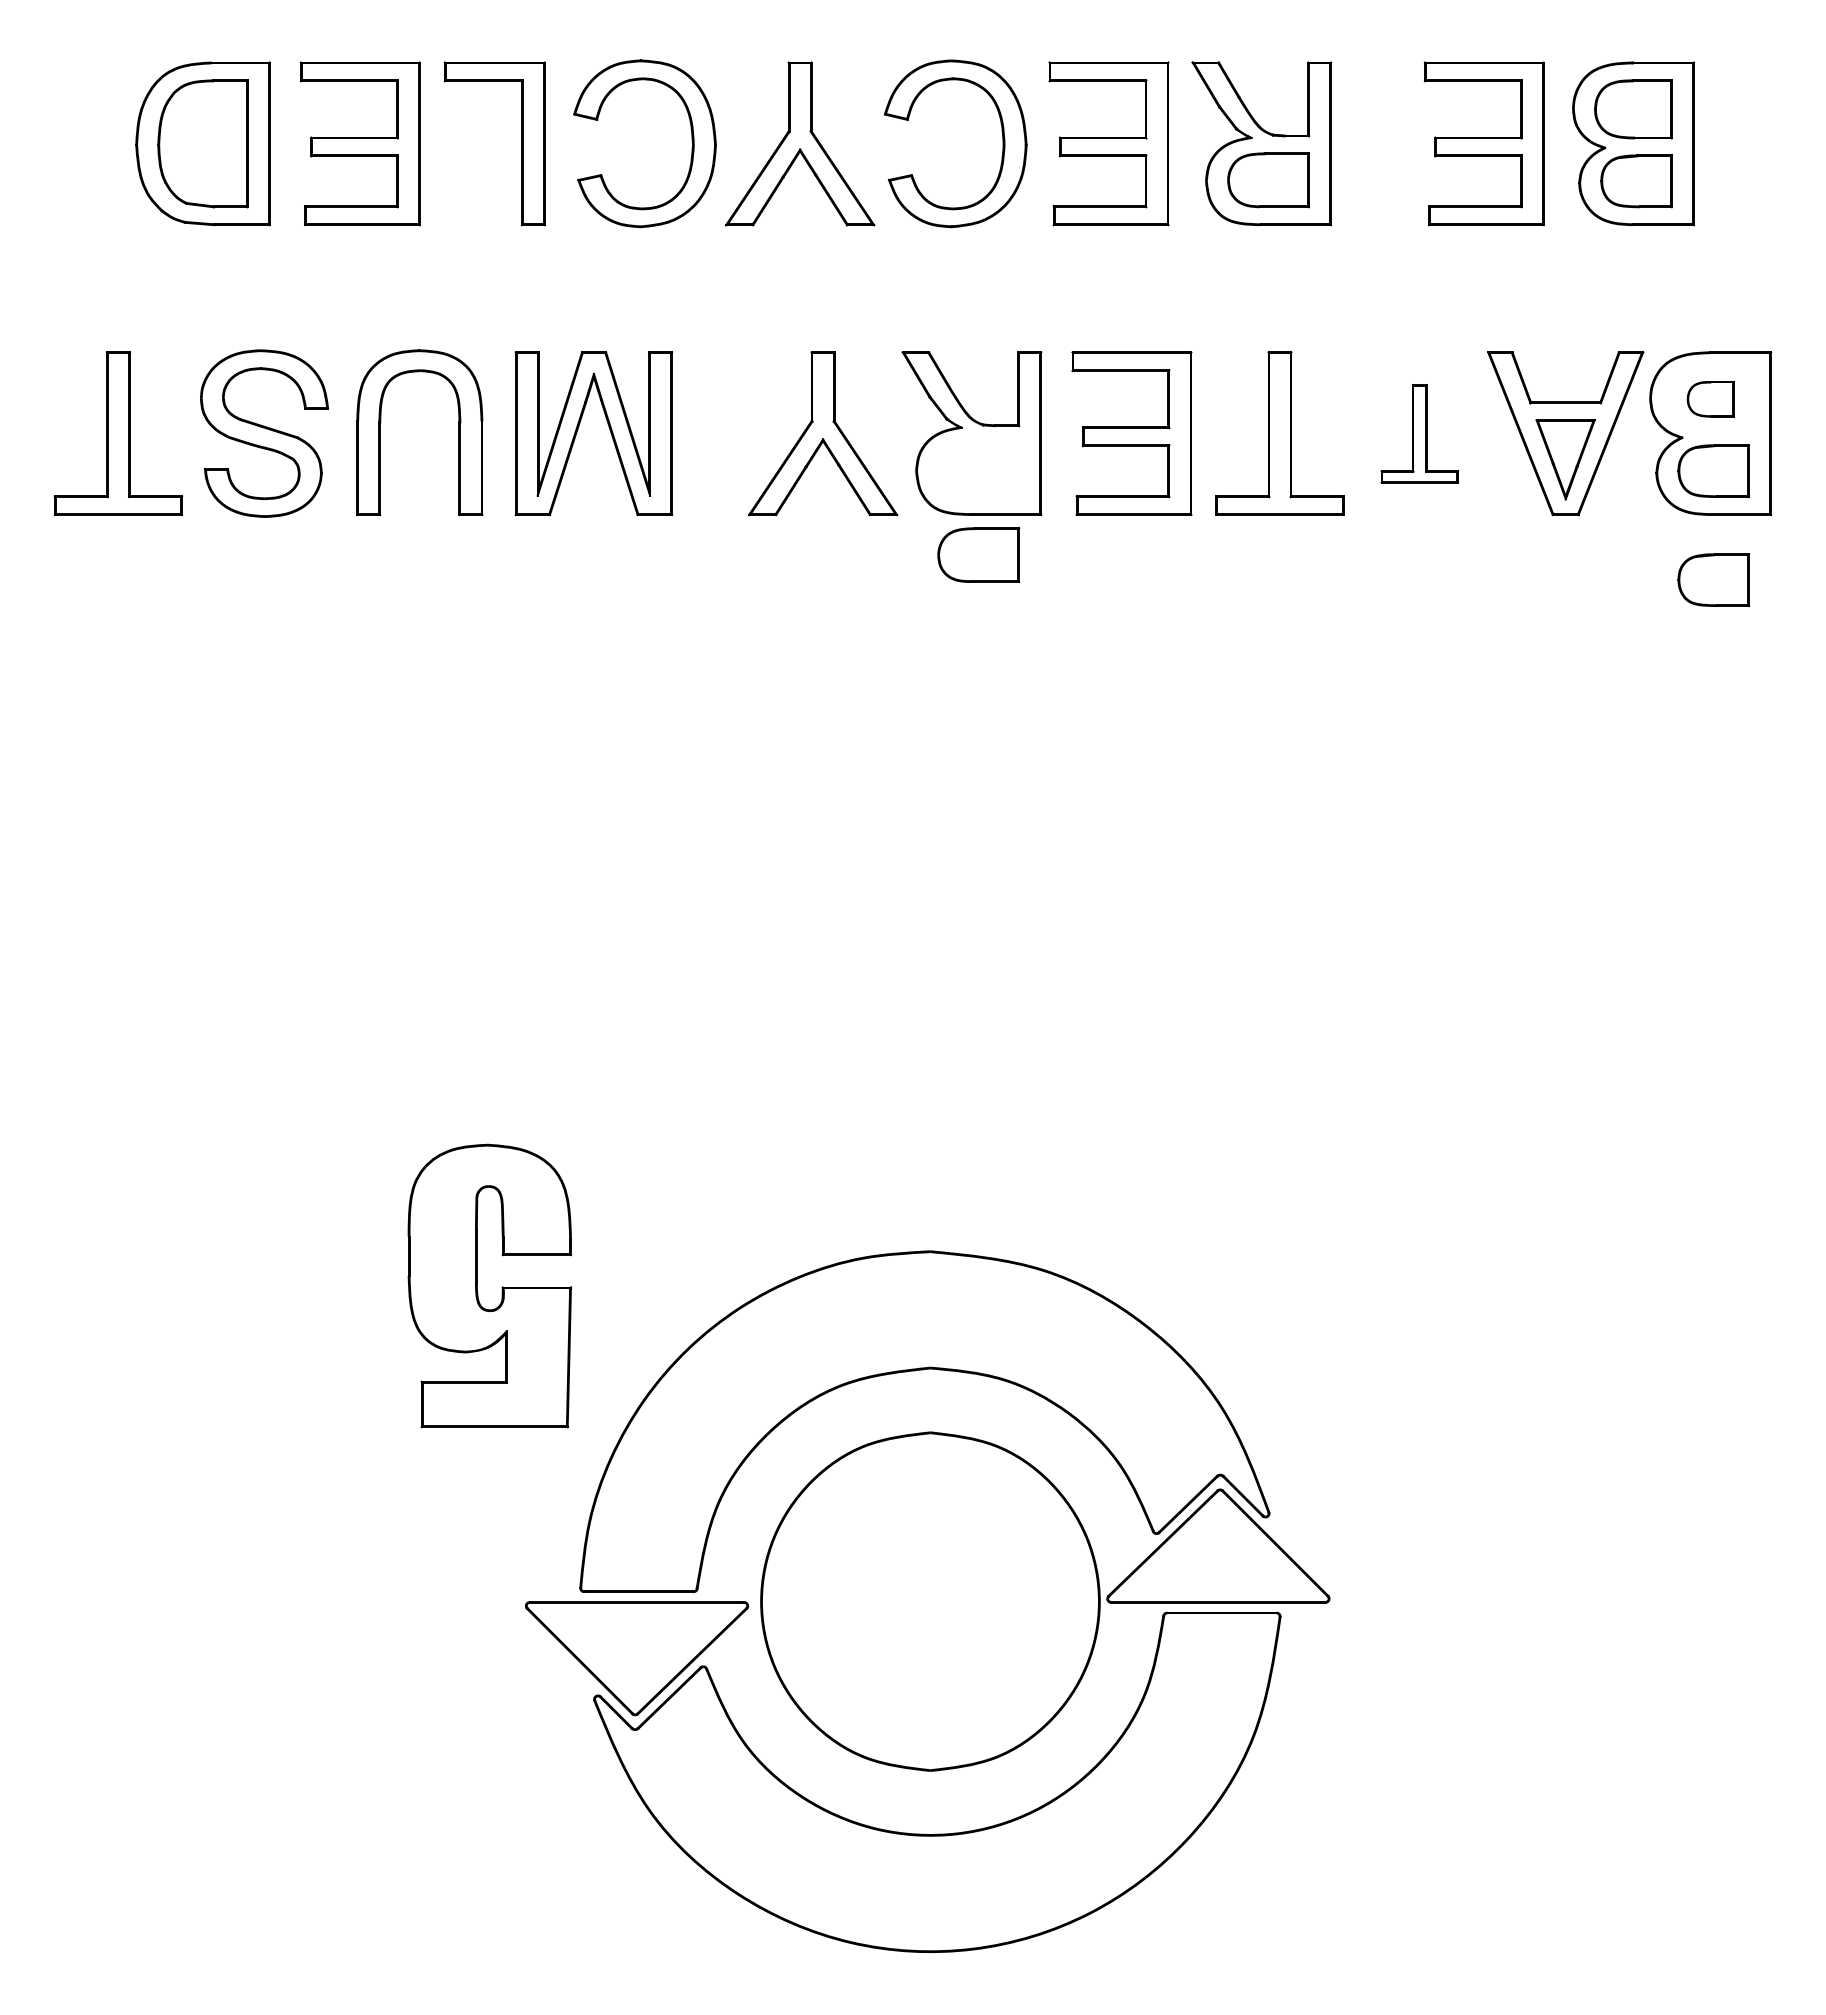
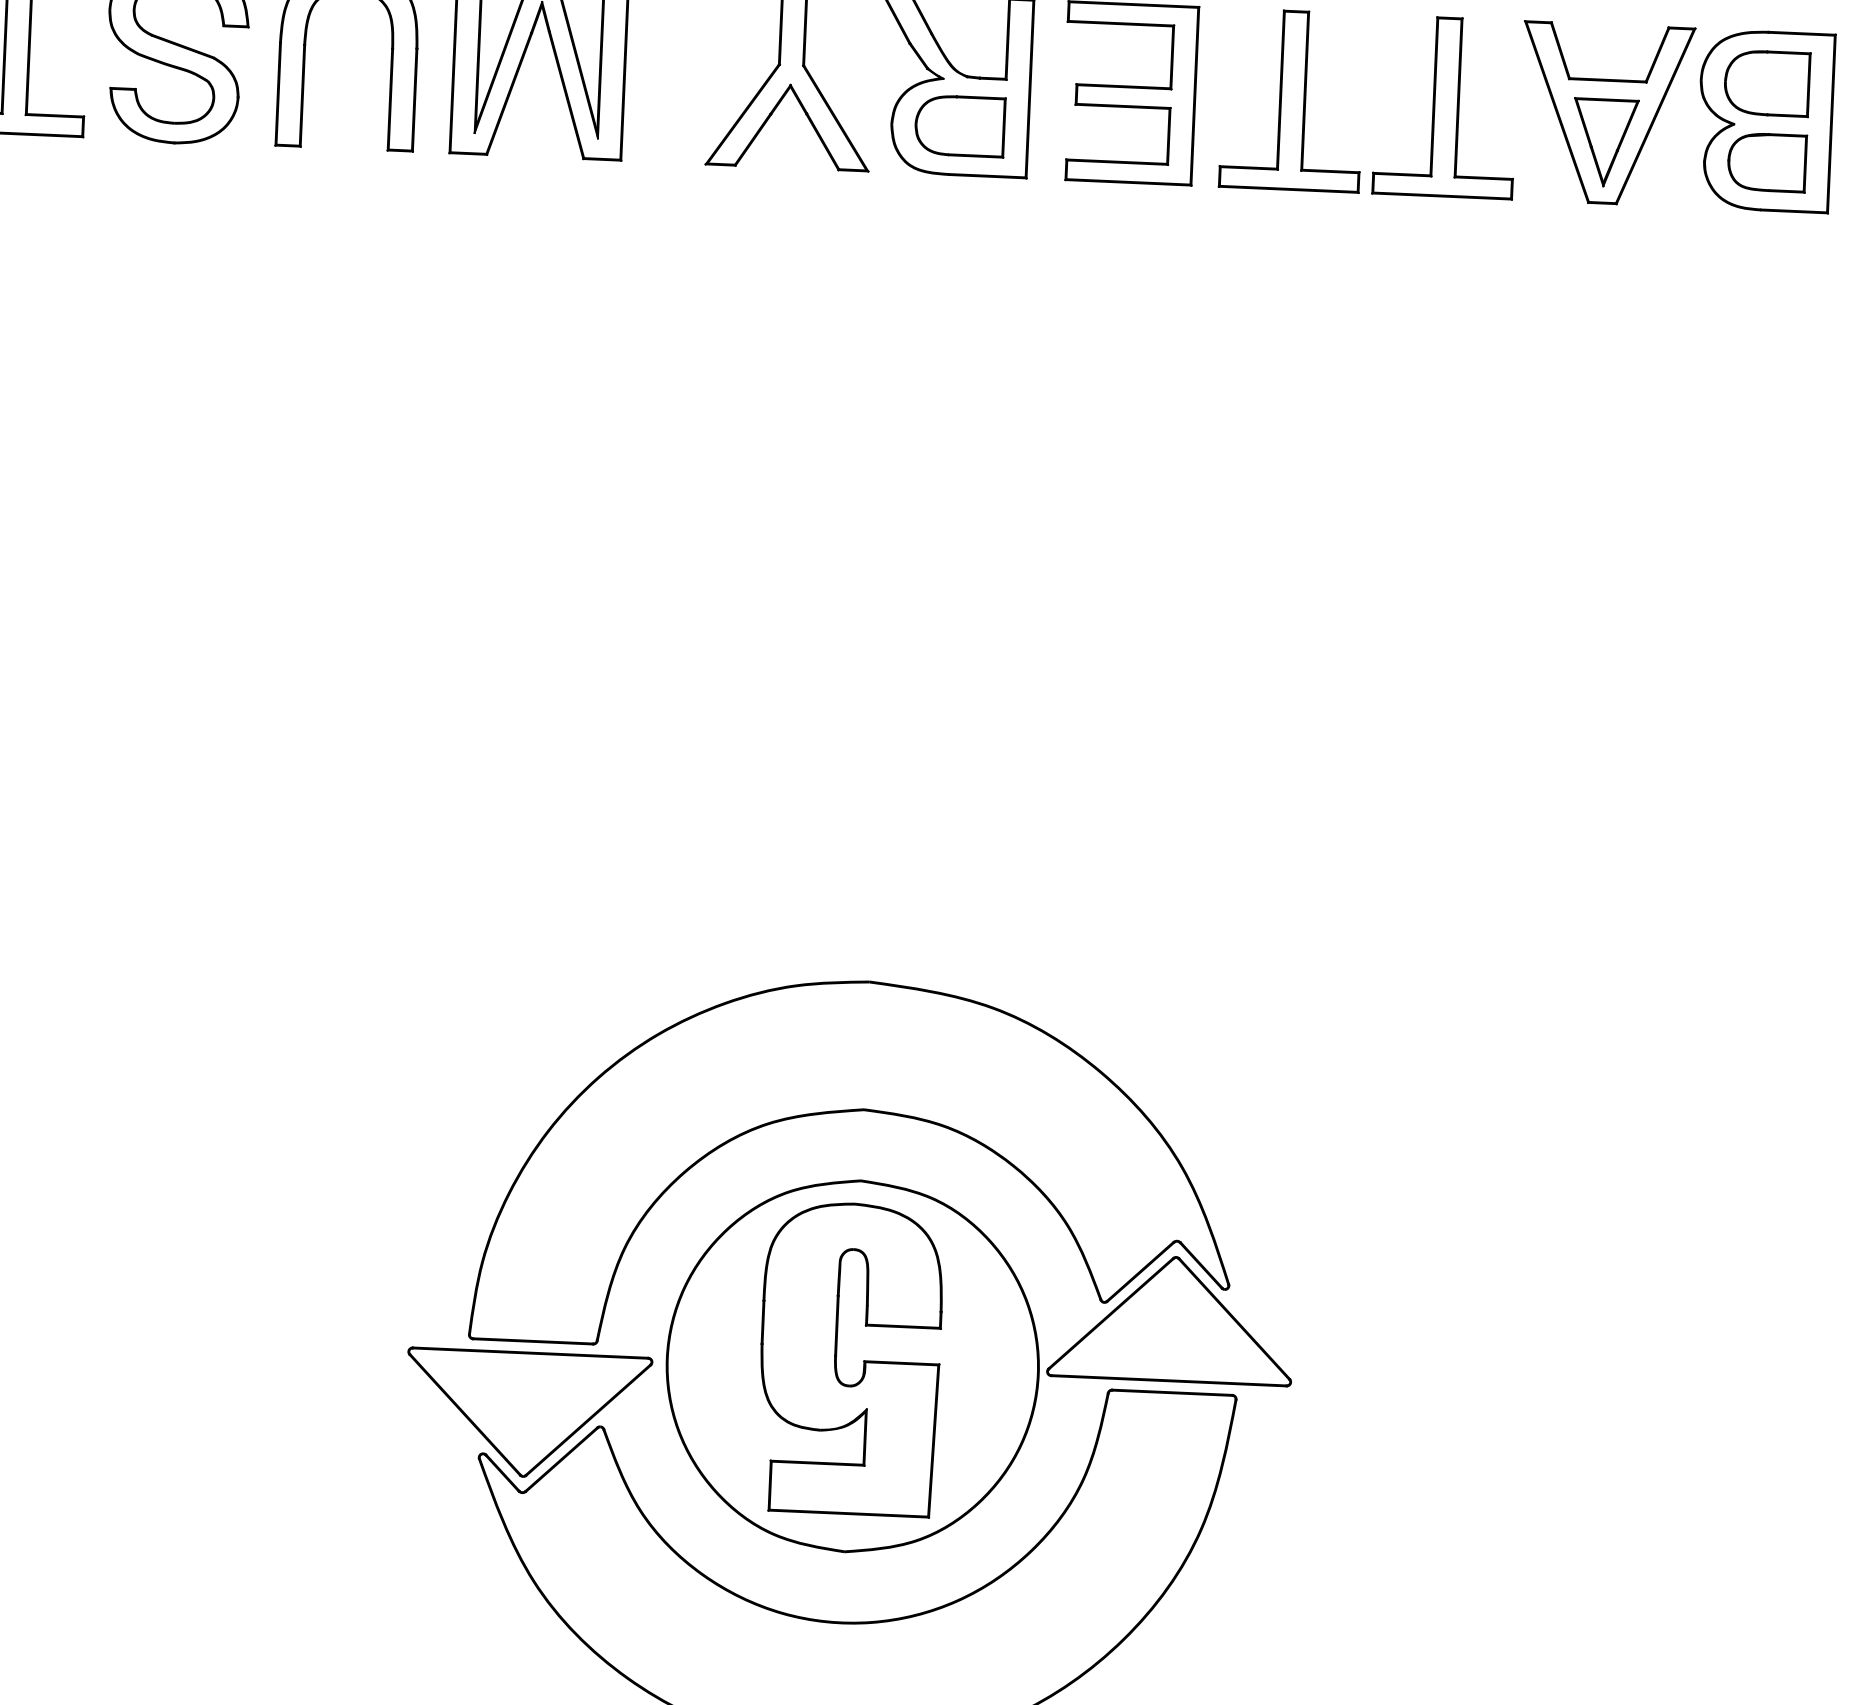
part: (1710, 399) -> (1766, 83), size x1.67
part: (1419, 433) -> (1445, 107), size x1.67
part: (978, 555) -> (959, 126), moved
part: (1713, 579) -> (1761, 281), removed
part: (477, 1285) -> (836, 1357), moved

